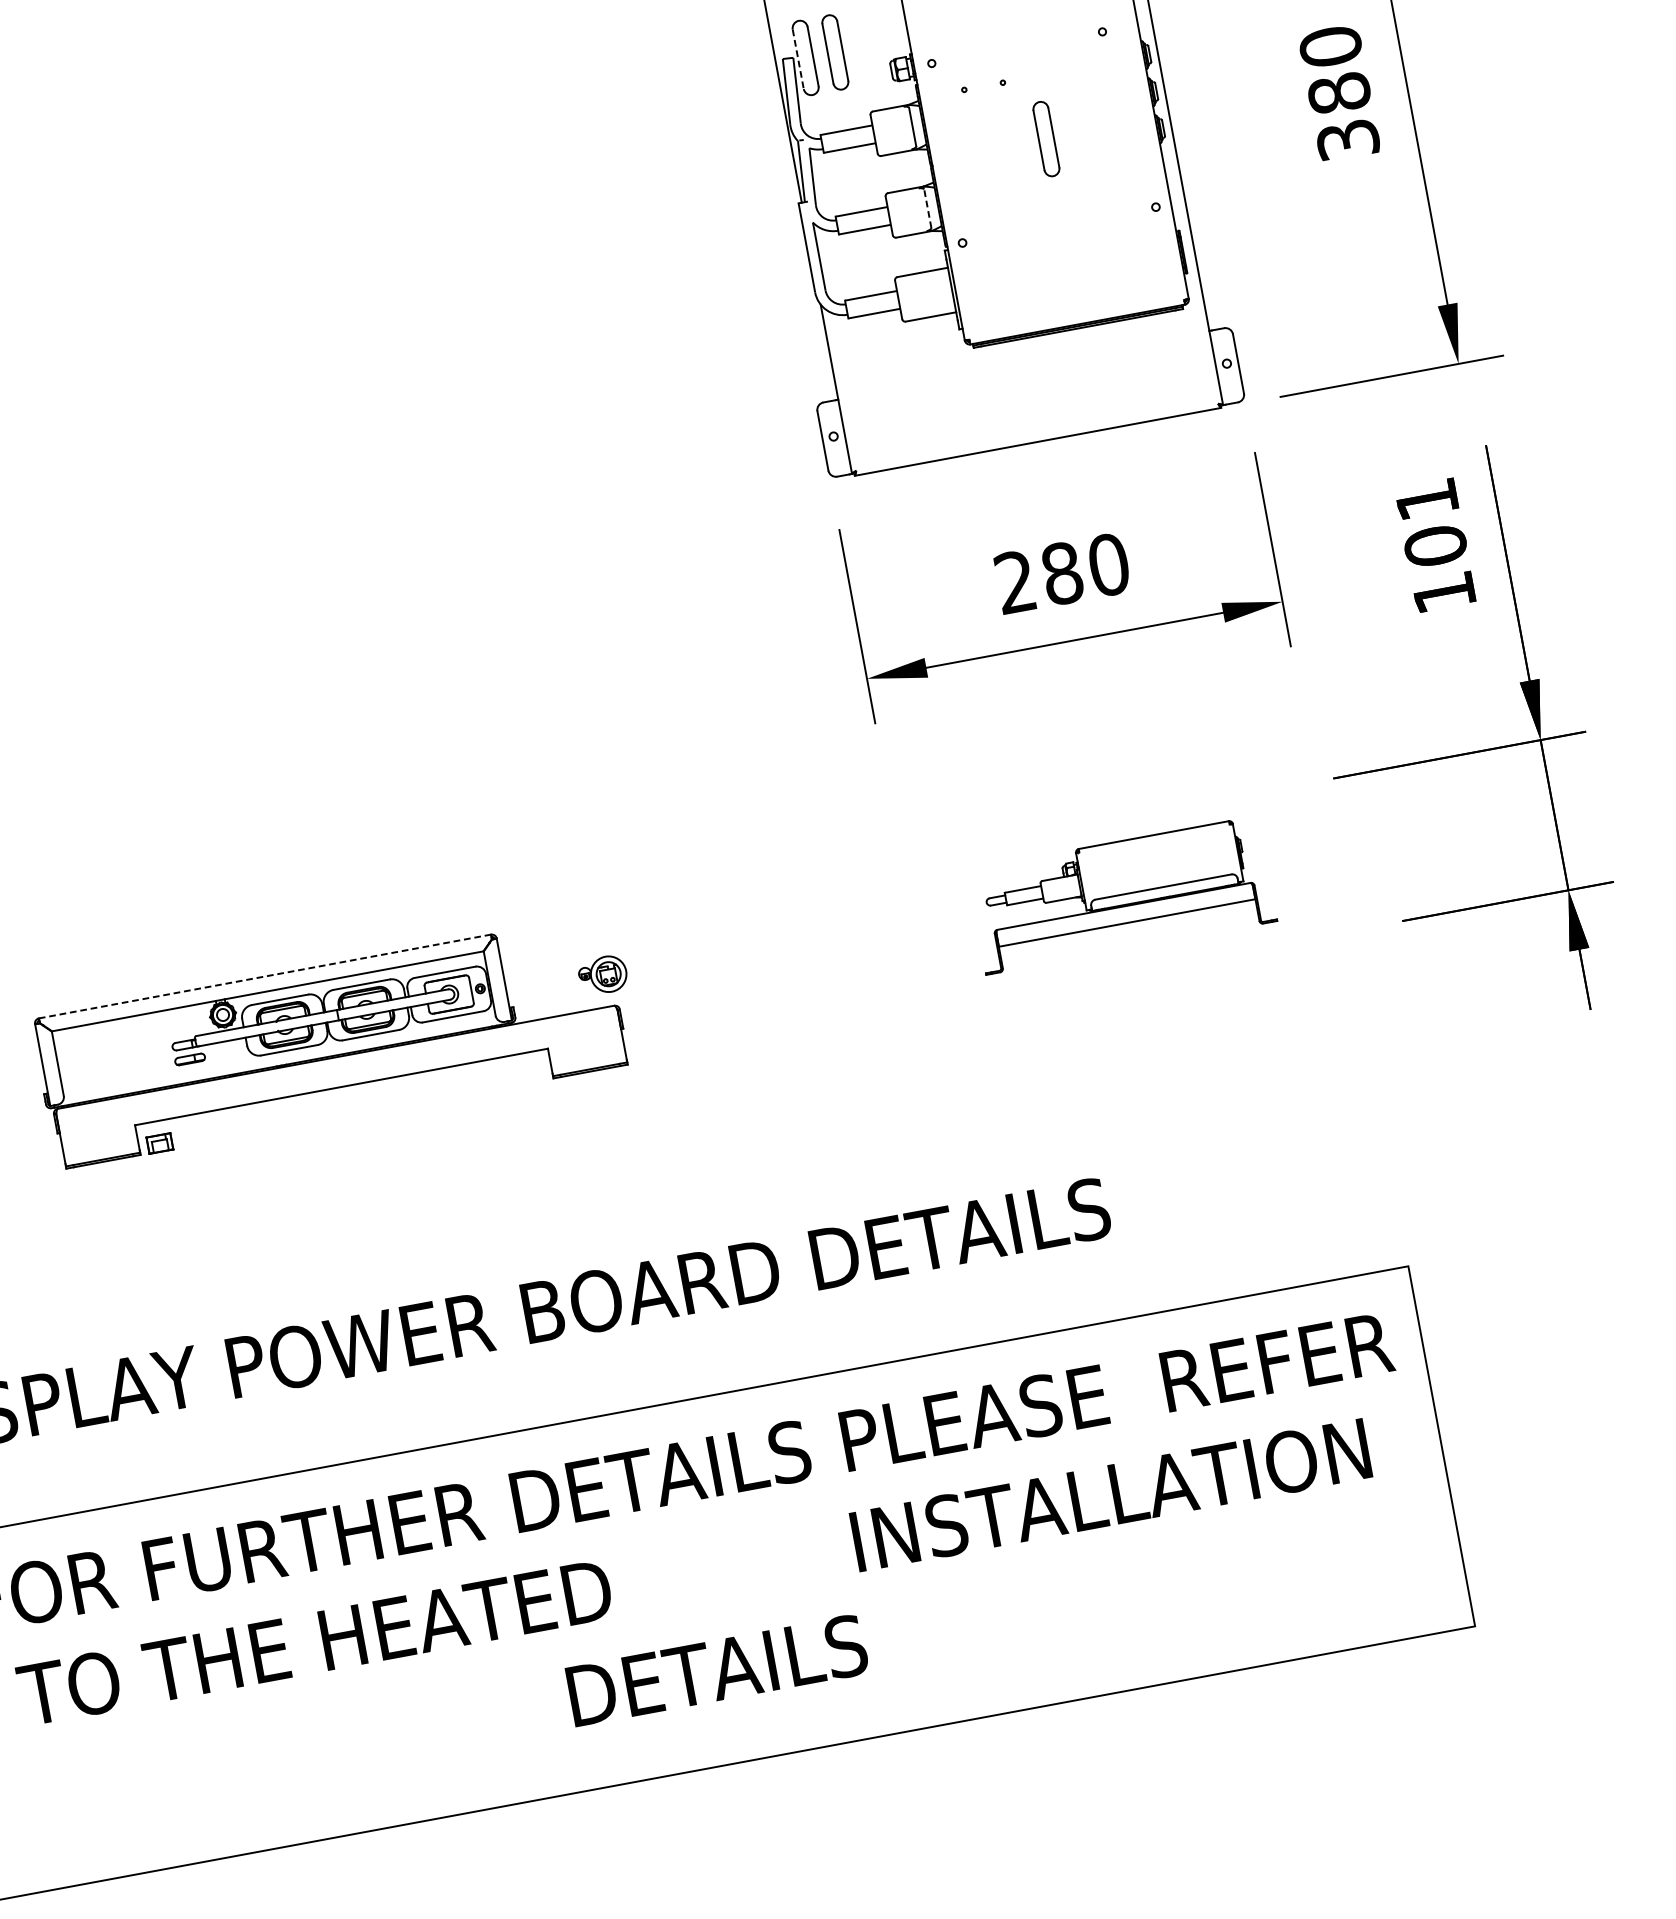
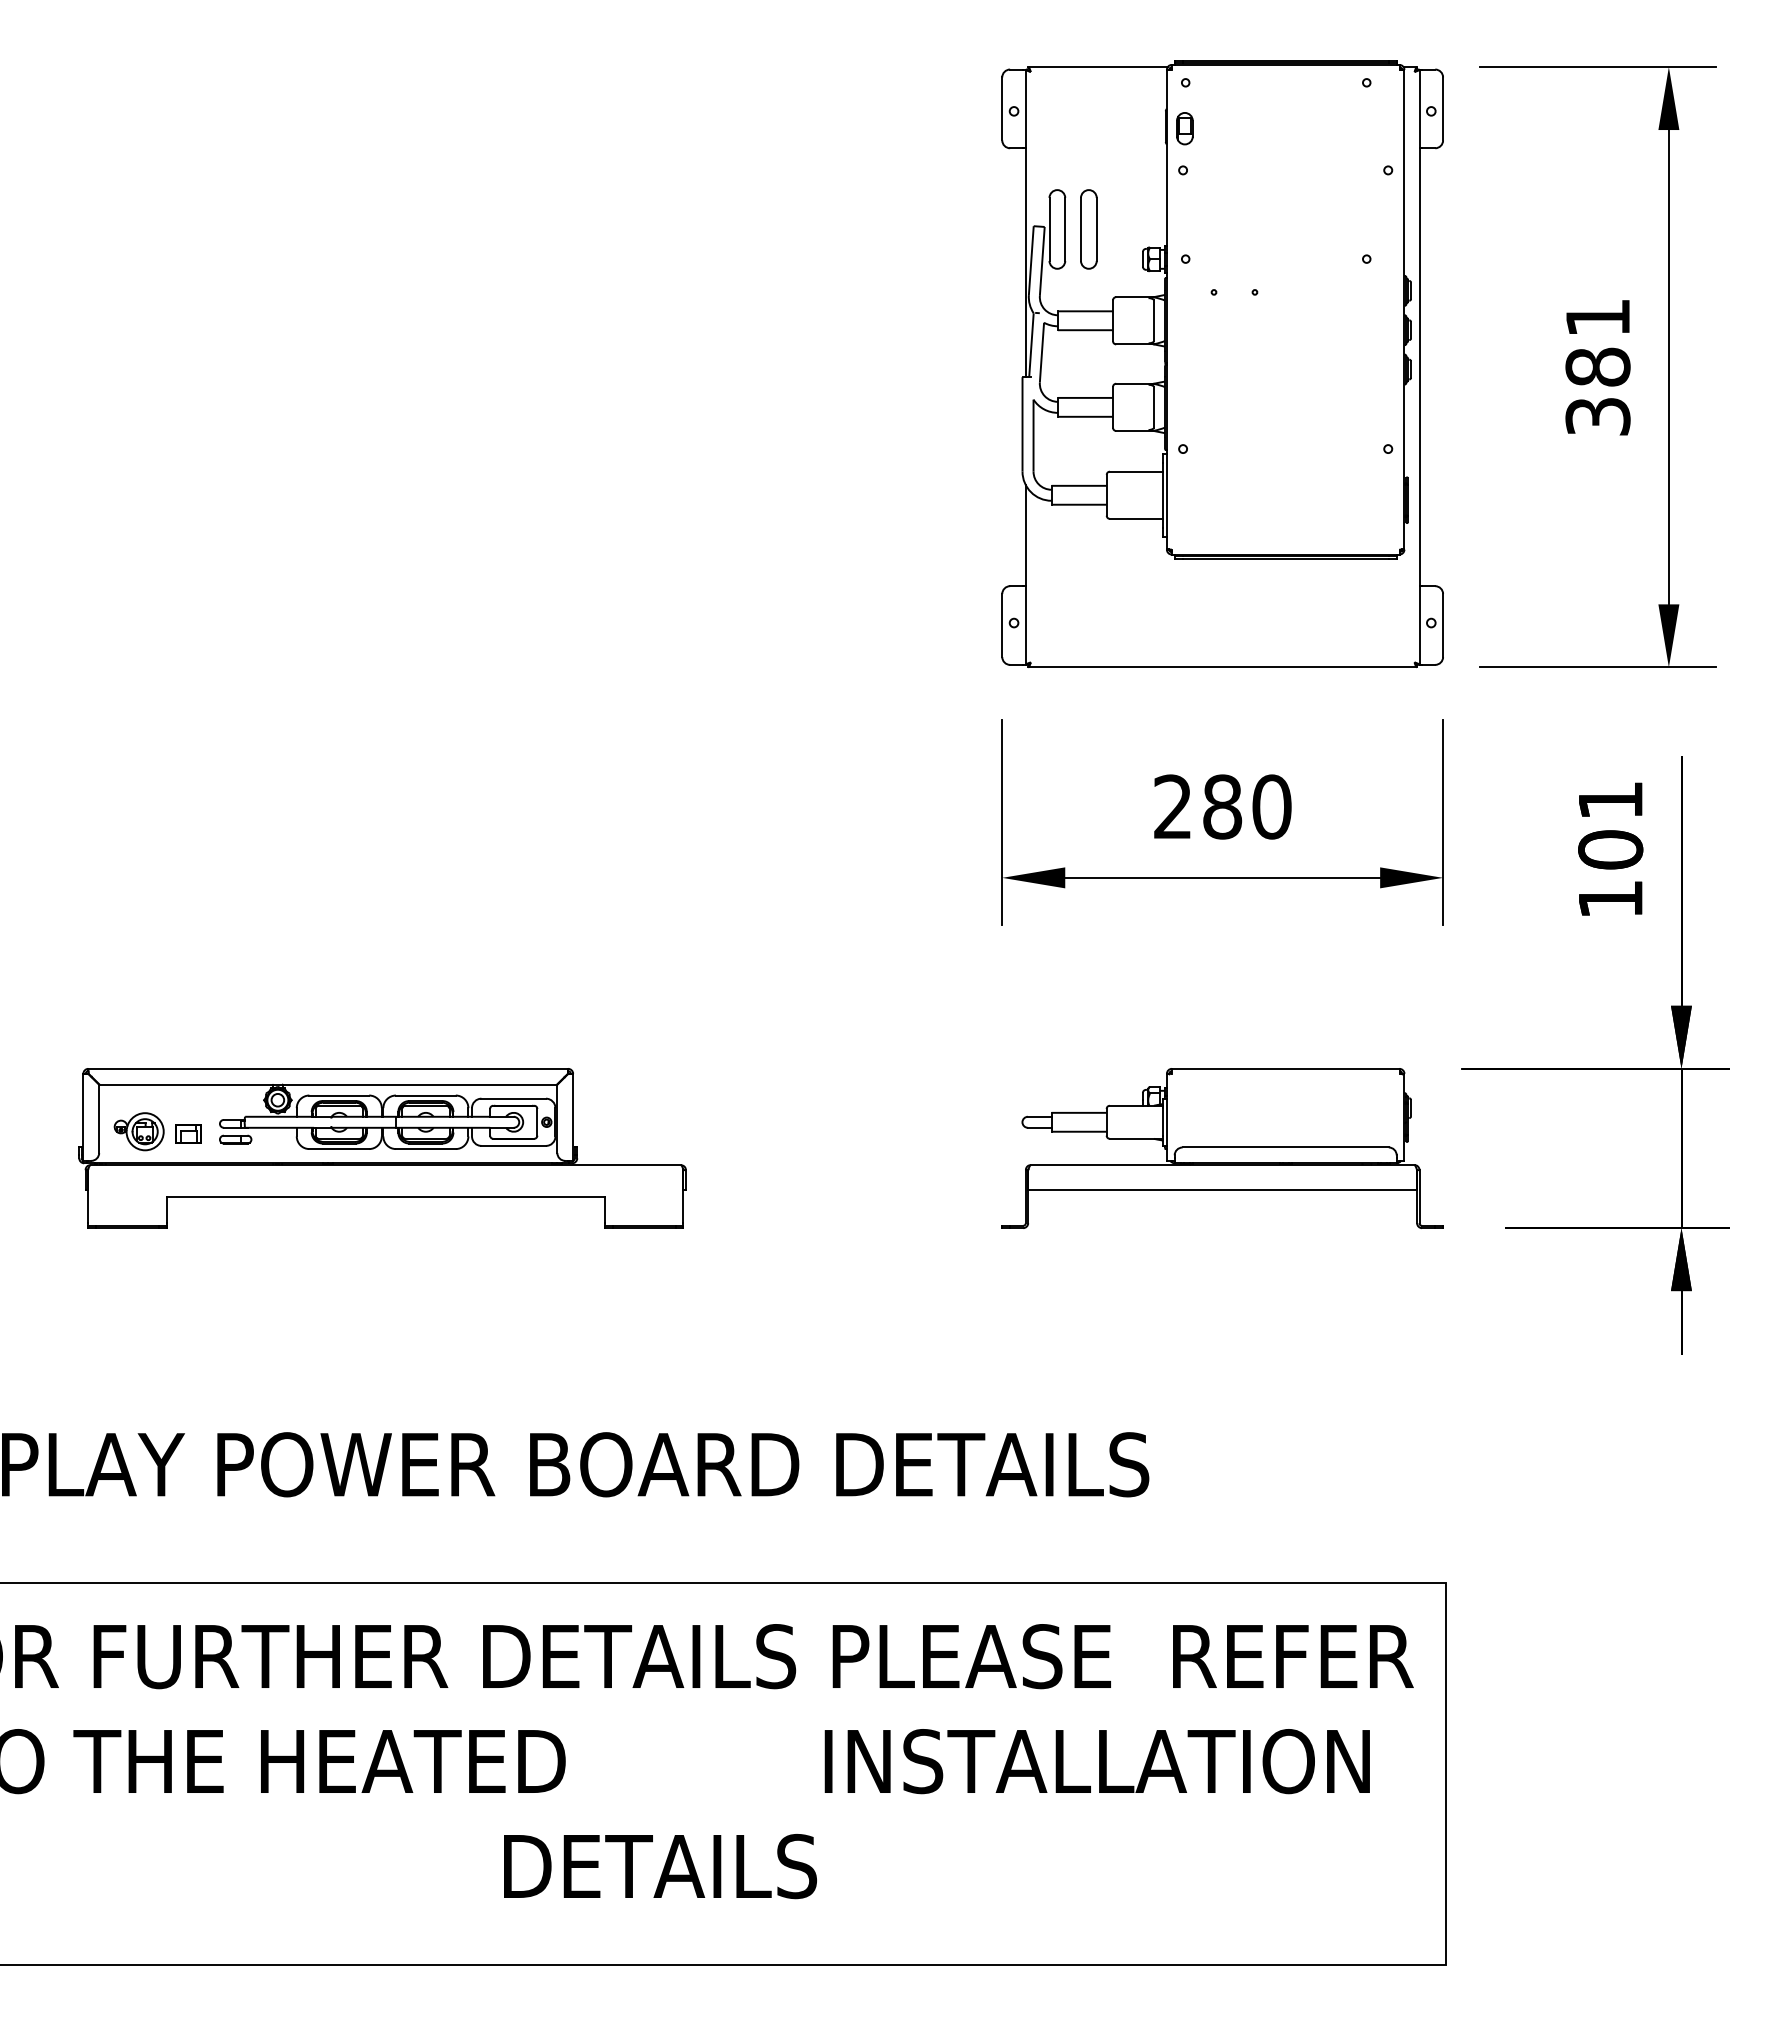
text: (1330, 46) -> (1597, 317), 380 -> 381
line: (798, 59) -> (1049, 229), dashed -> solid
part: (1046, 139) -> (1288, 358), removed
line: (927, 208) -> (1153, 406), dashed -> solid
part: (1121, 895) -> (1222, 1148), size x1.43
part: (602, 975) -> (138, 1131), moved
line: (265, 976) -> (328, 1068), dashed -> solid
part: (159, 1143) -> (188, 1133), moved

